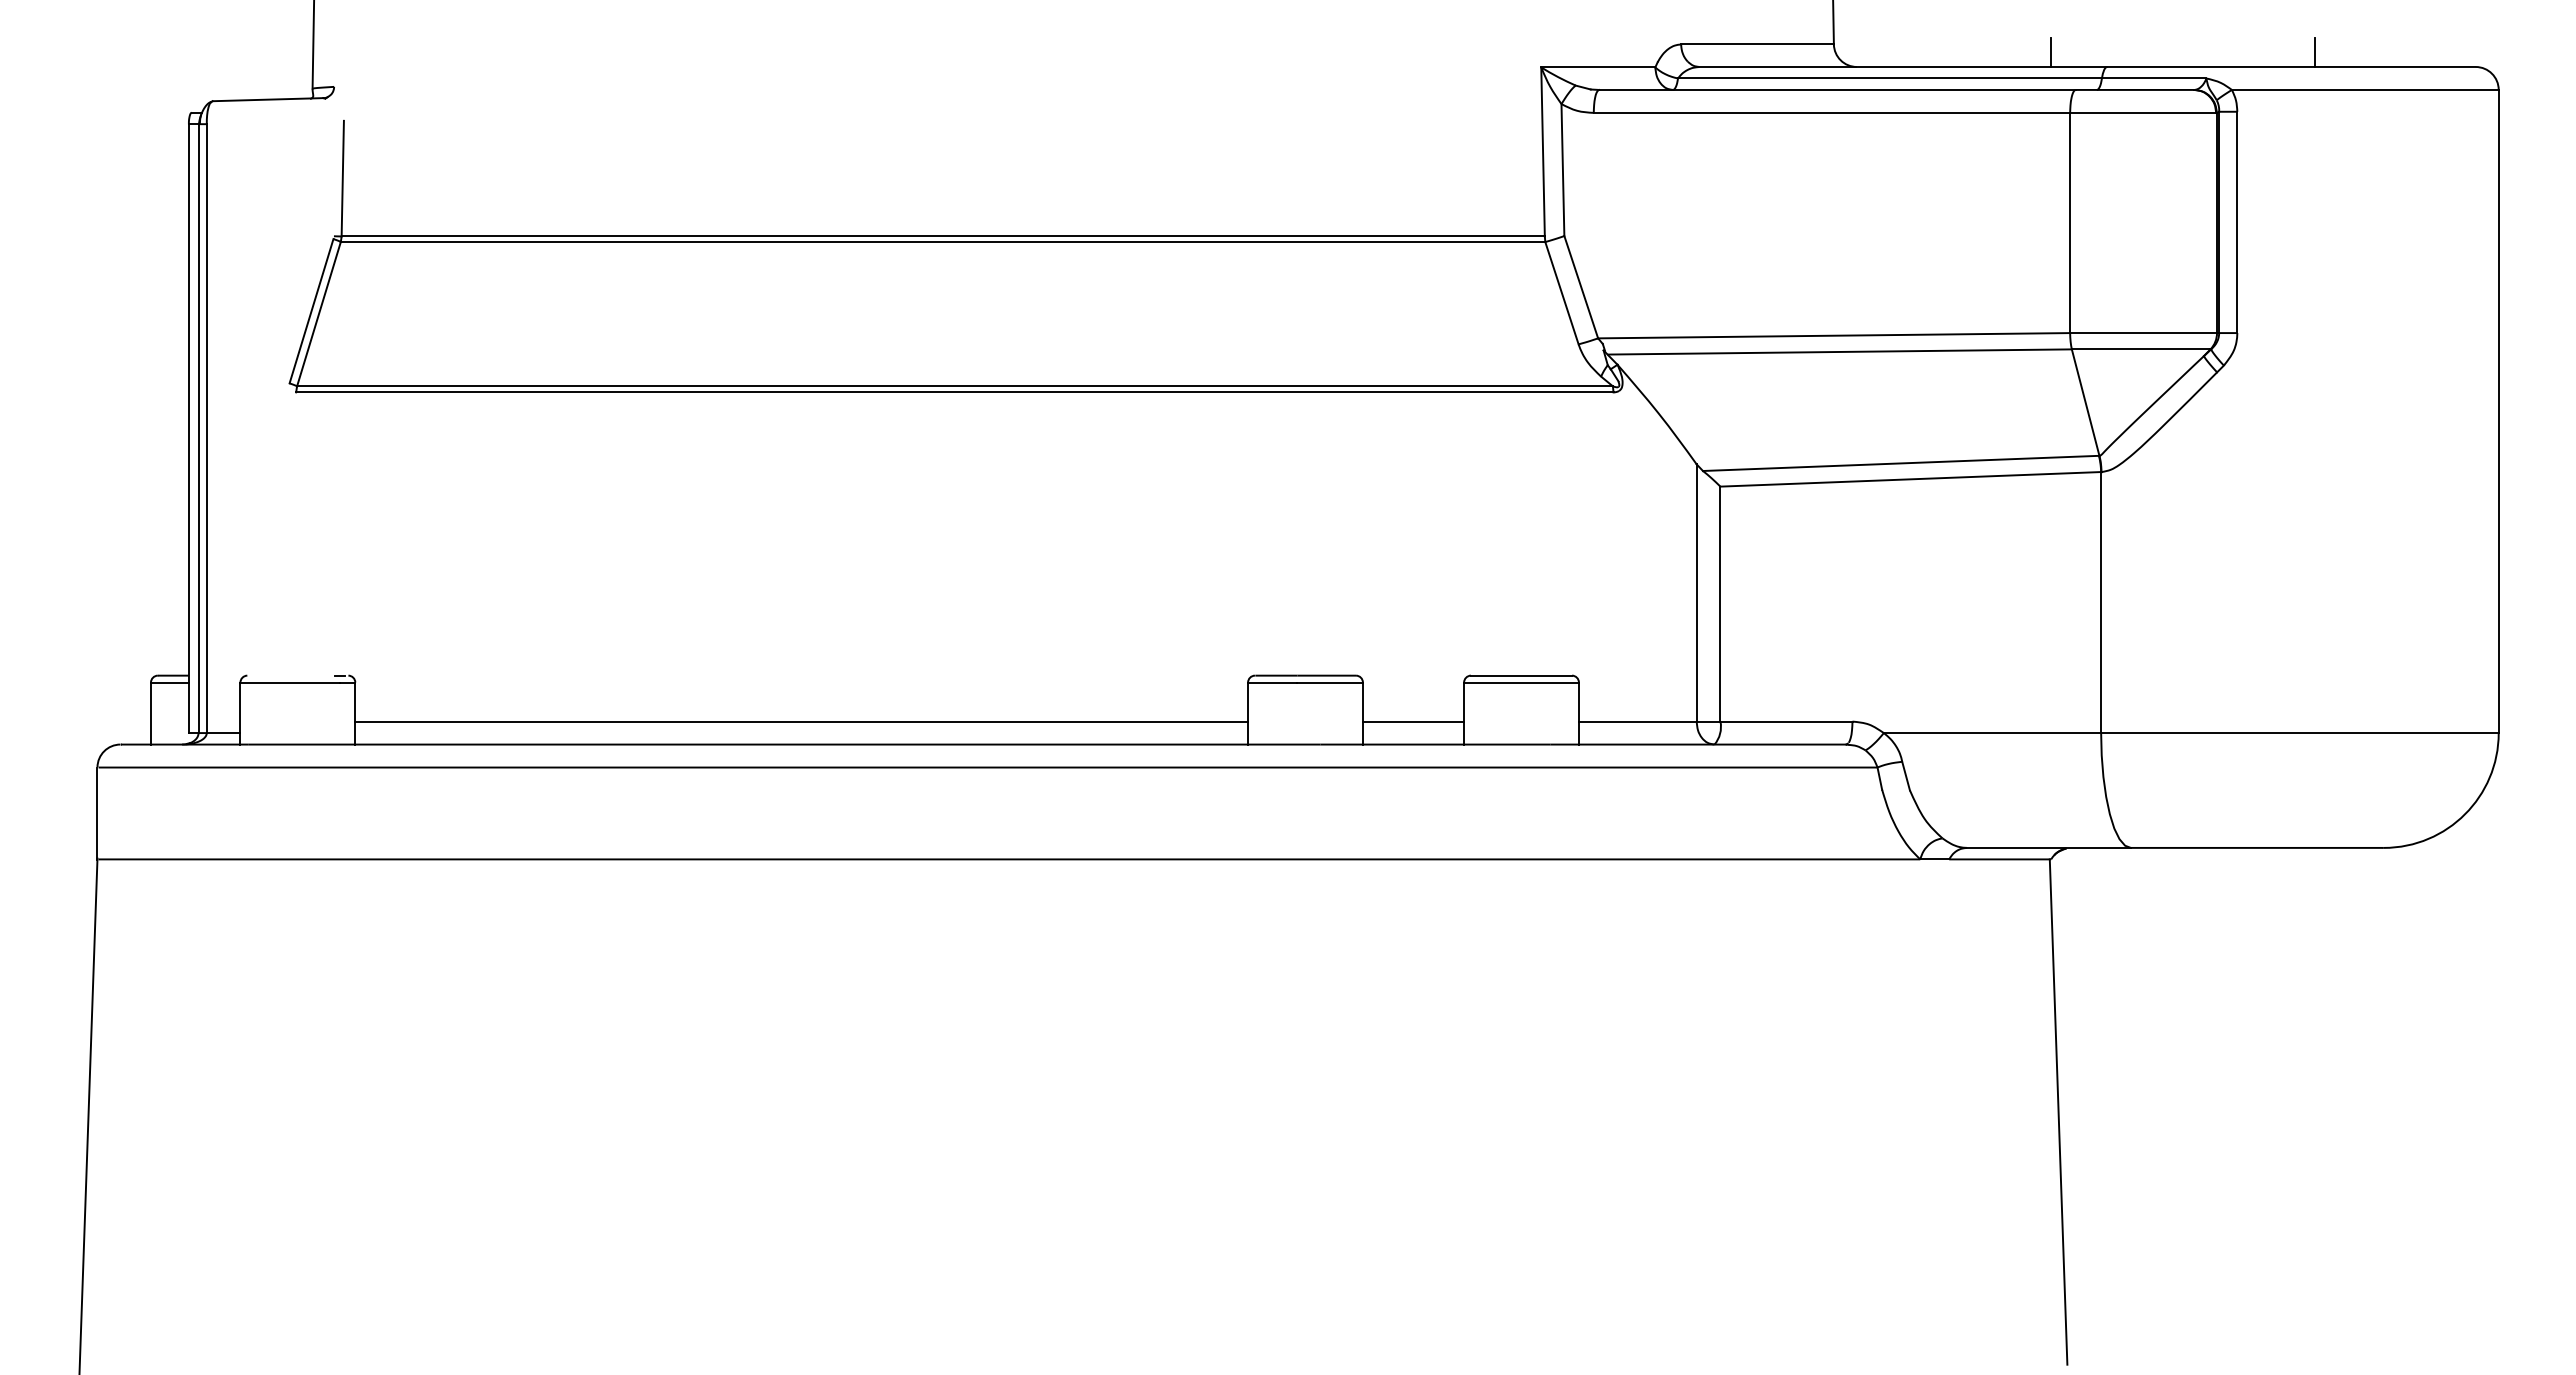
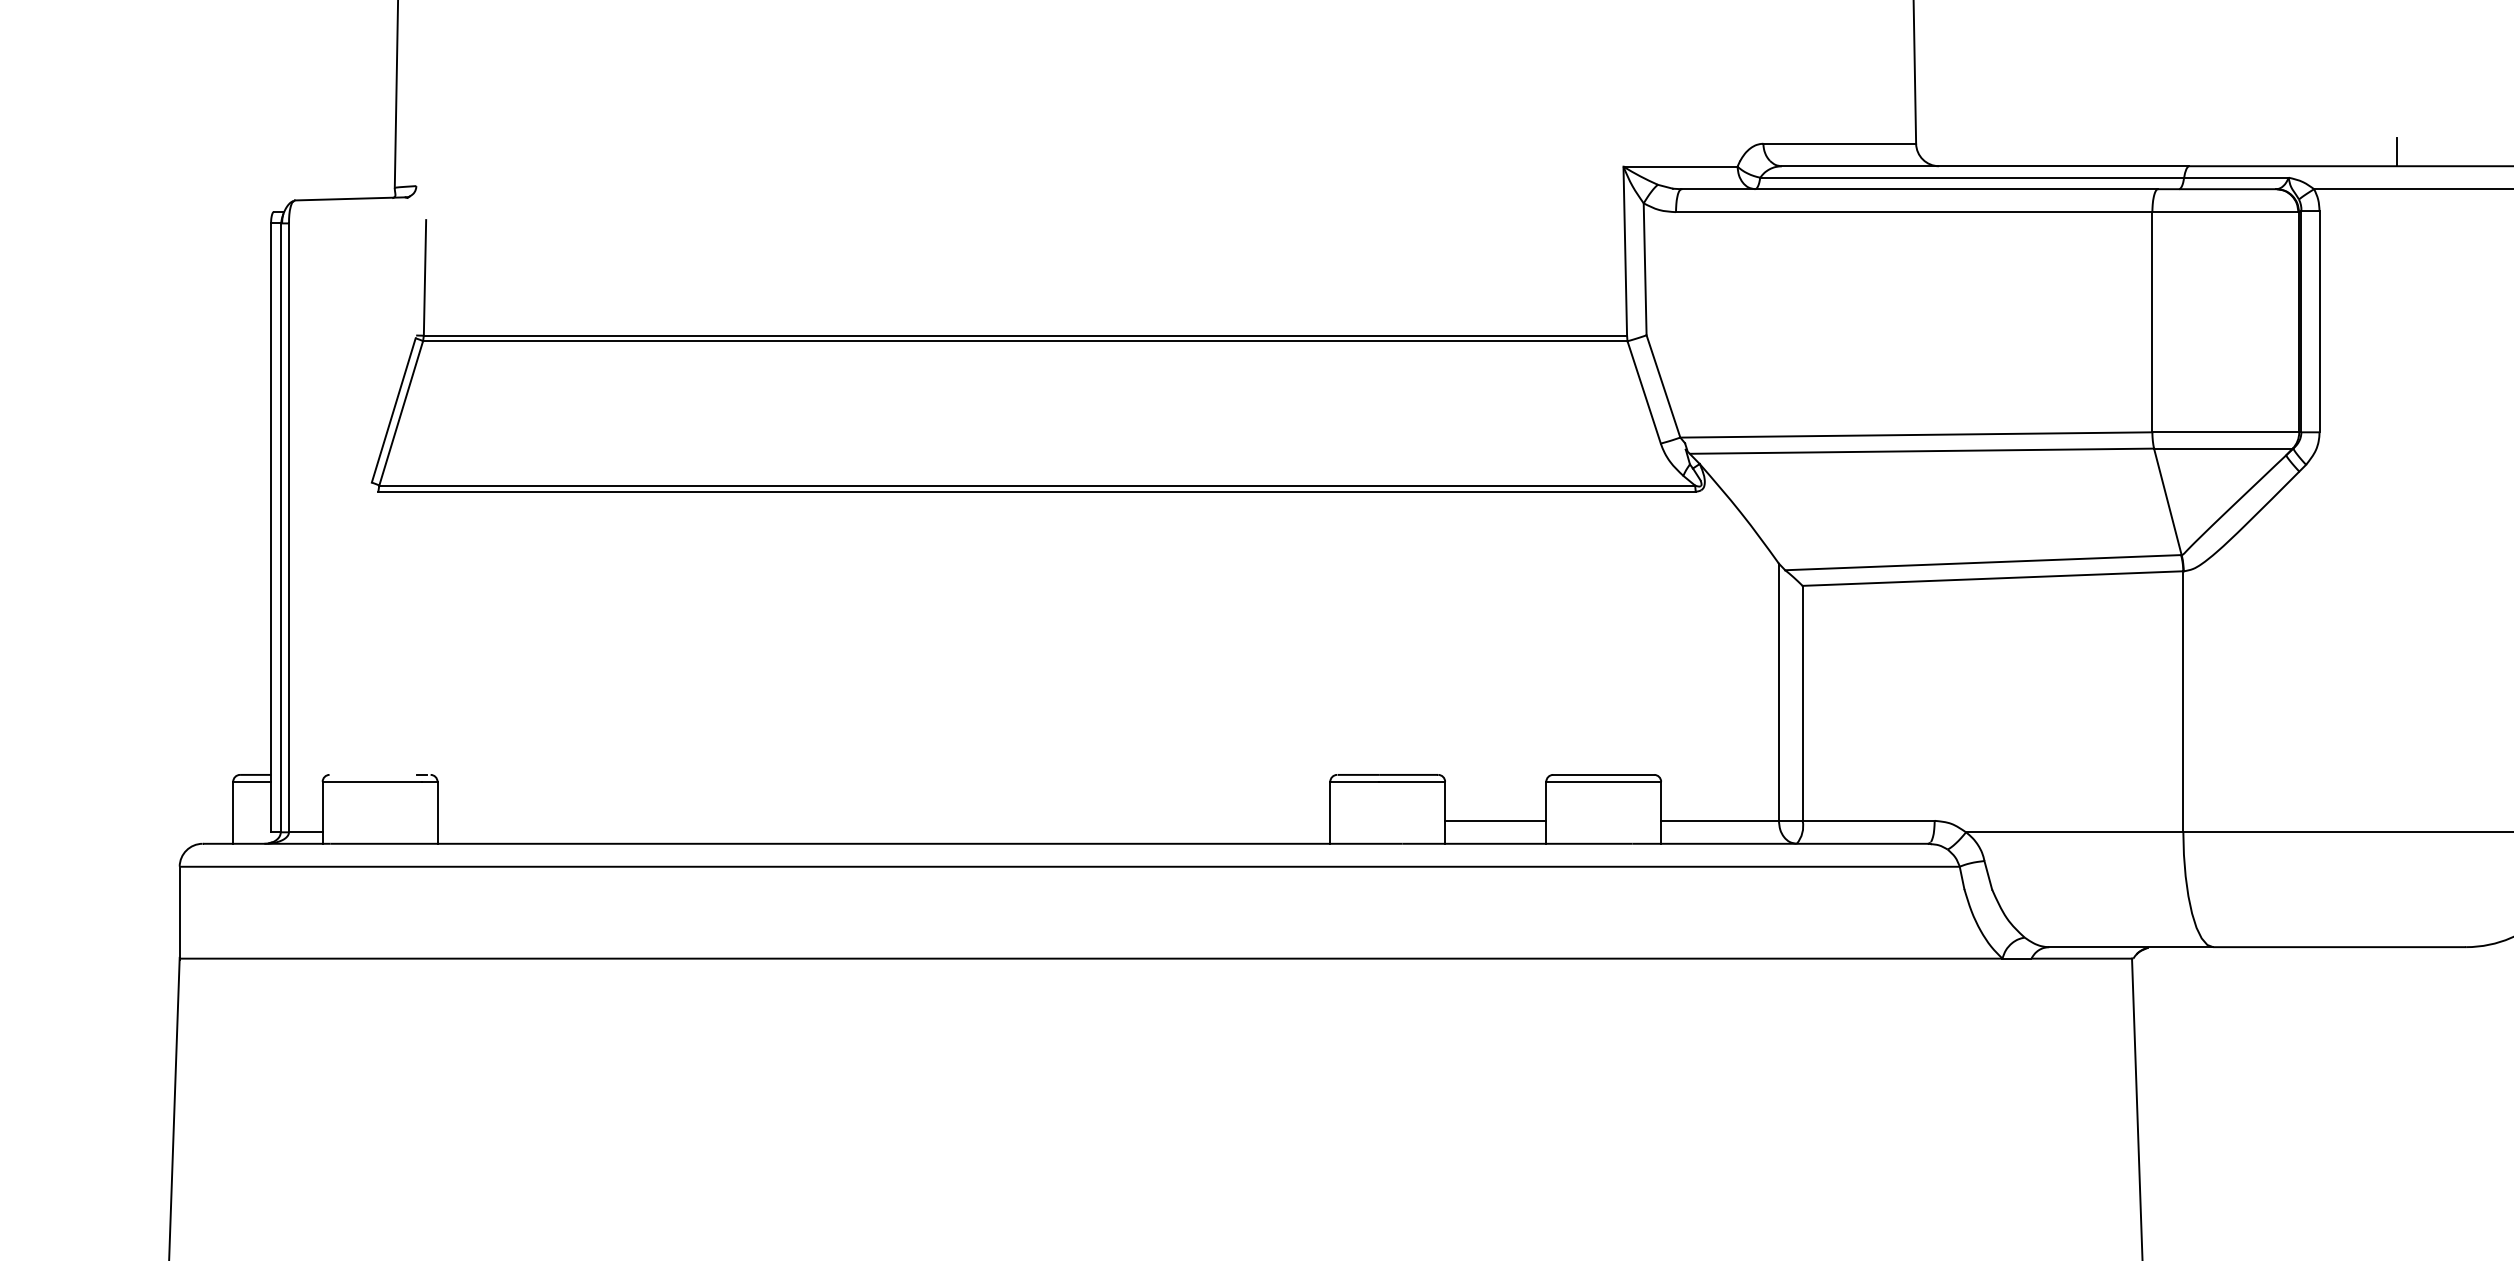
line: (2050, 52) -> (2132, 151), removed
line: (801, 721) -> (883, 820), removed

